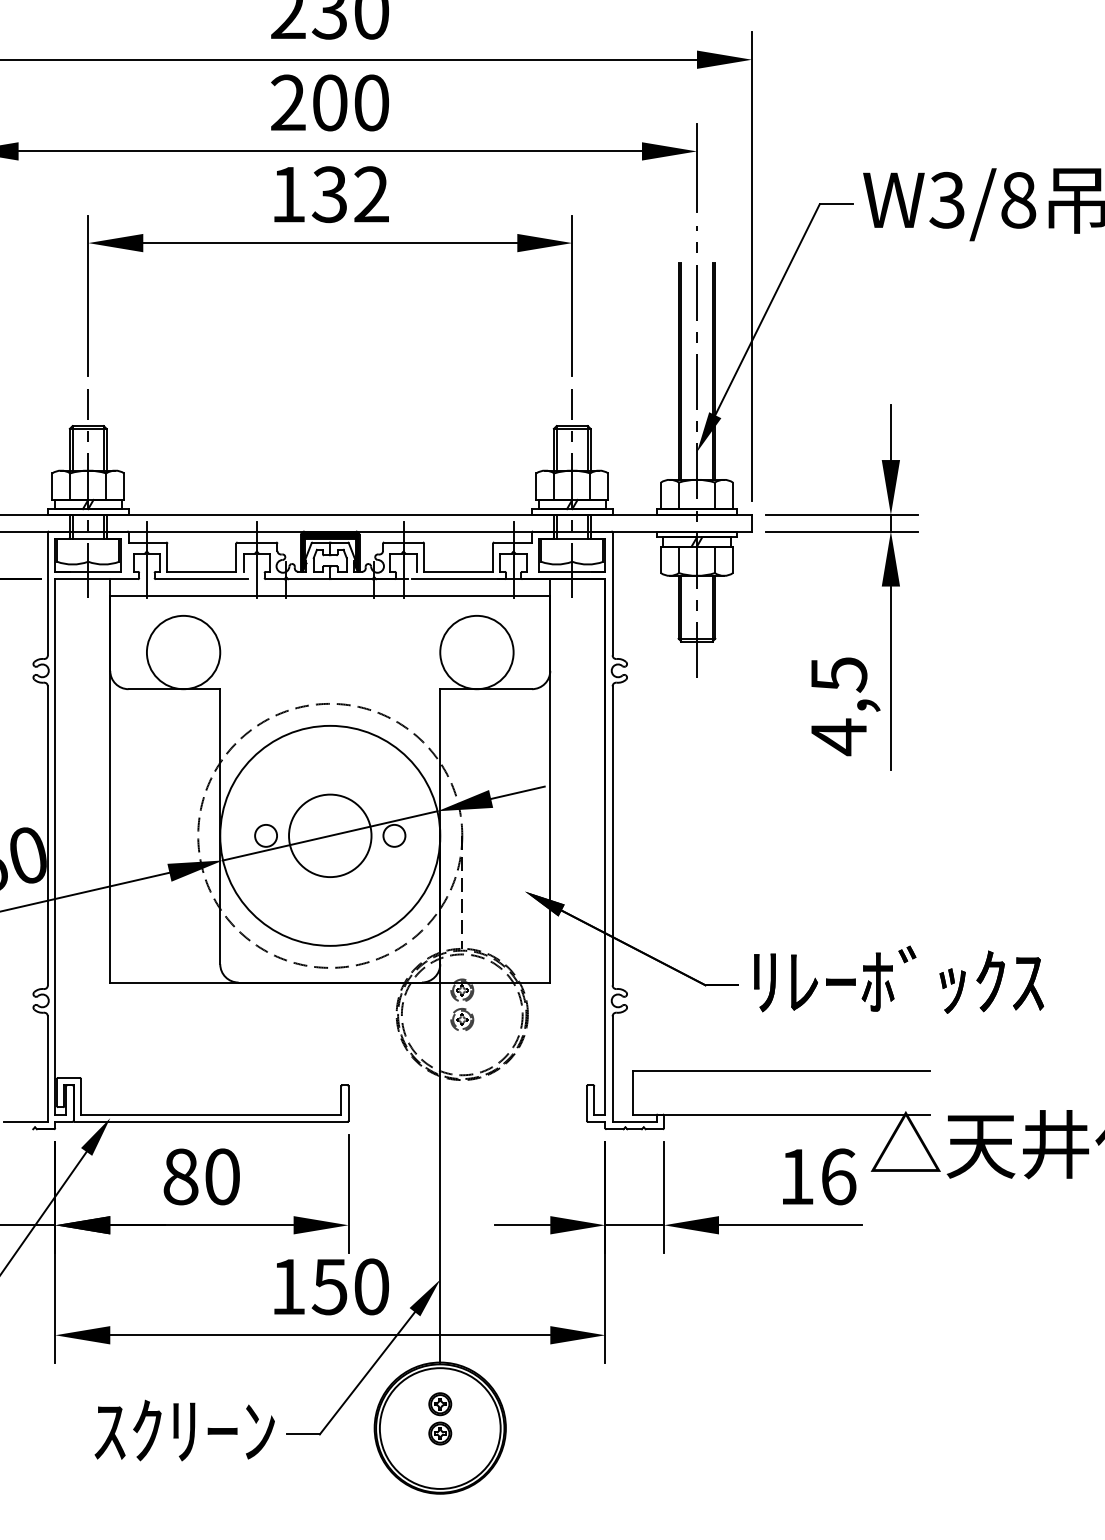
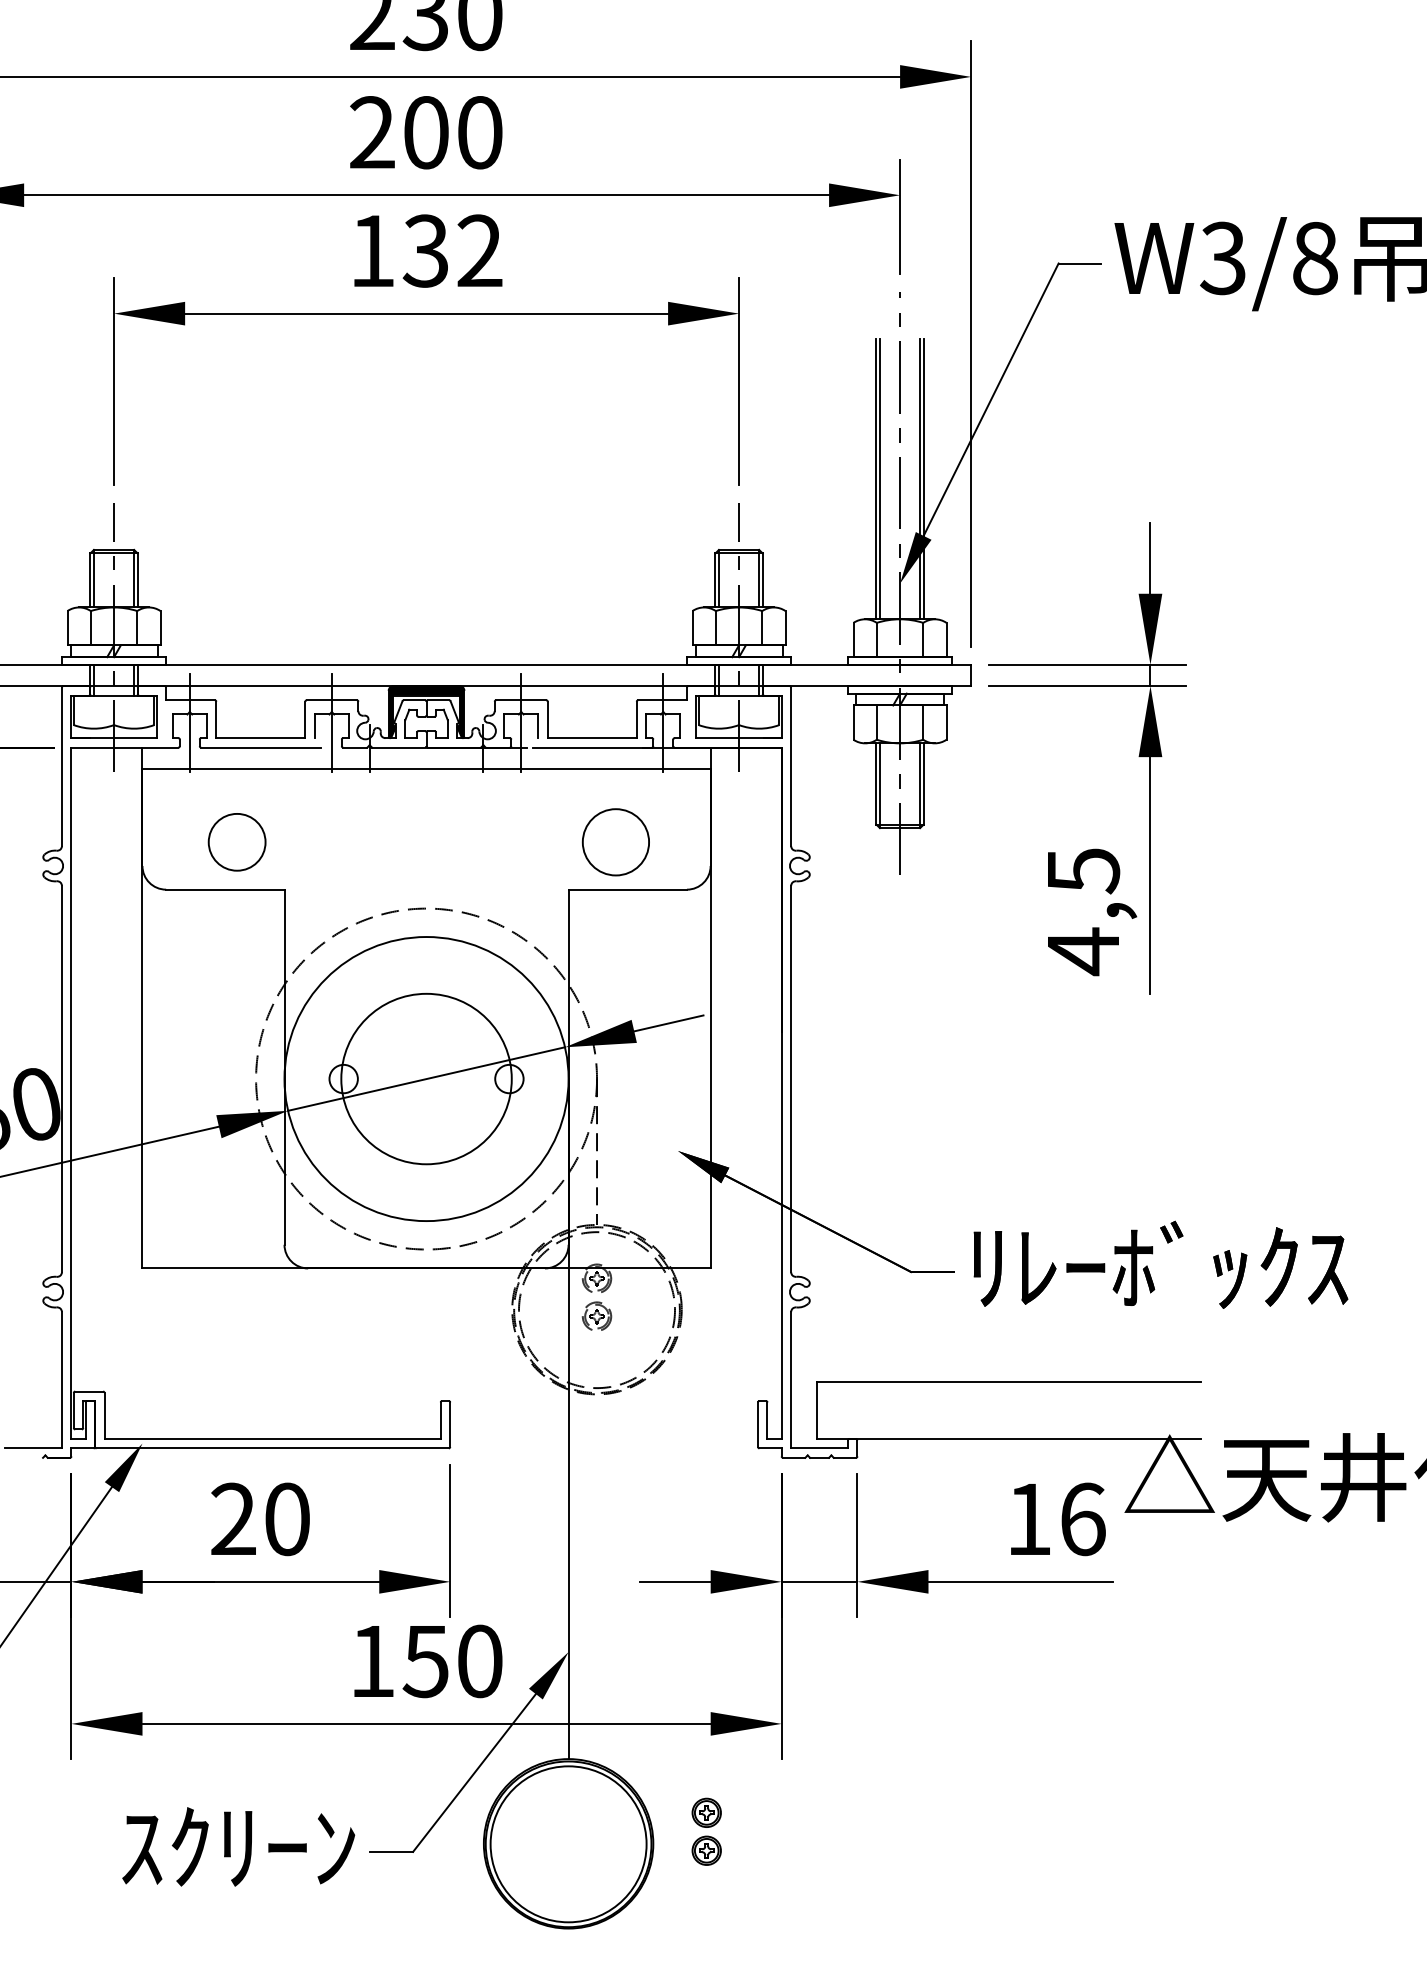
circle: (183, 652) -> (237, 842), size x0.6
circle: (476, 652) -> (615, 842), size x0.7
circle: (330, 835) -> (426, 1078), size x1.6
text: (180, 1176) -> (233, 1518), 80 -> 20
part: (440, 1418) -> (707, 1831), moved

